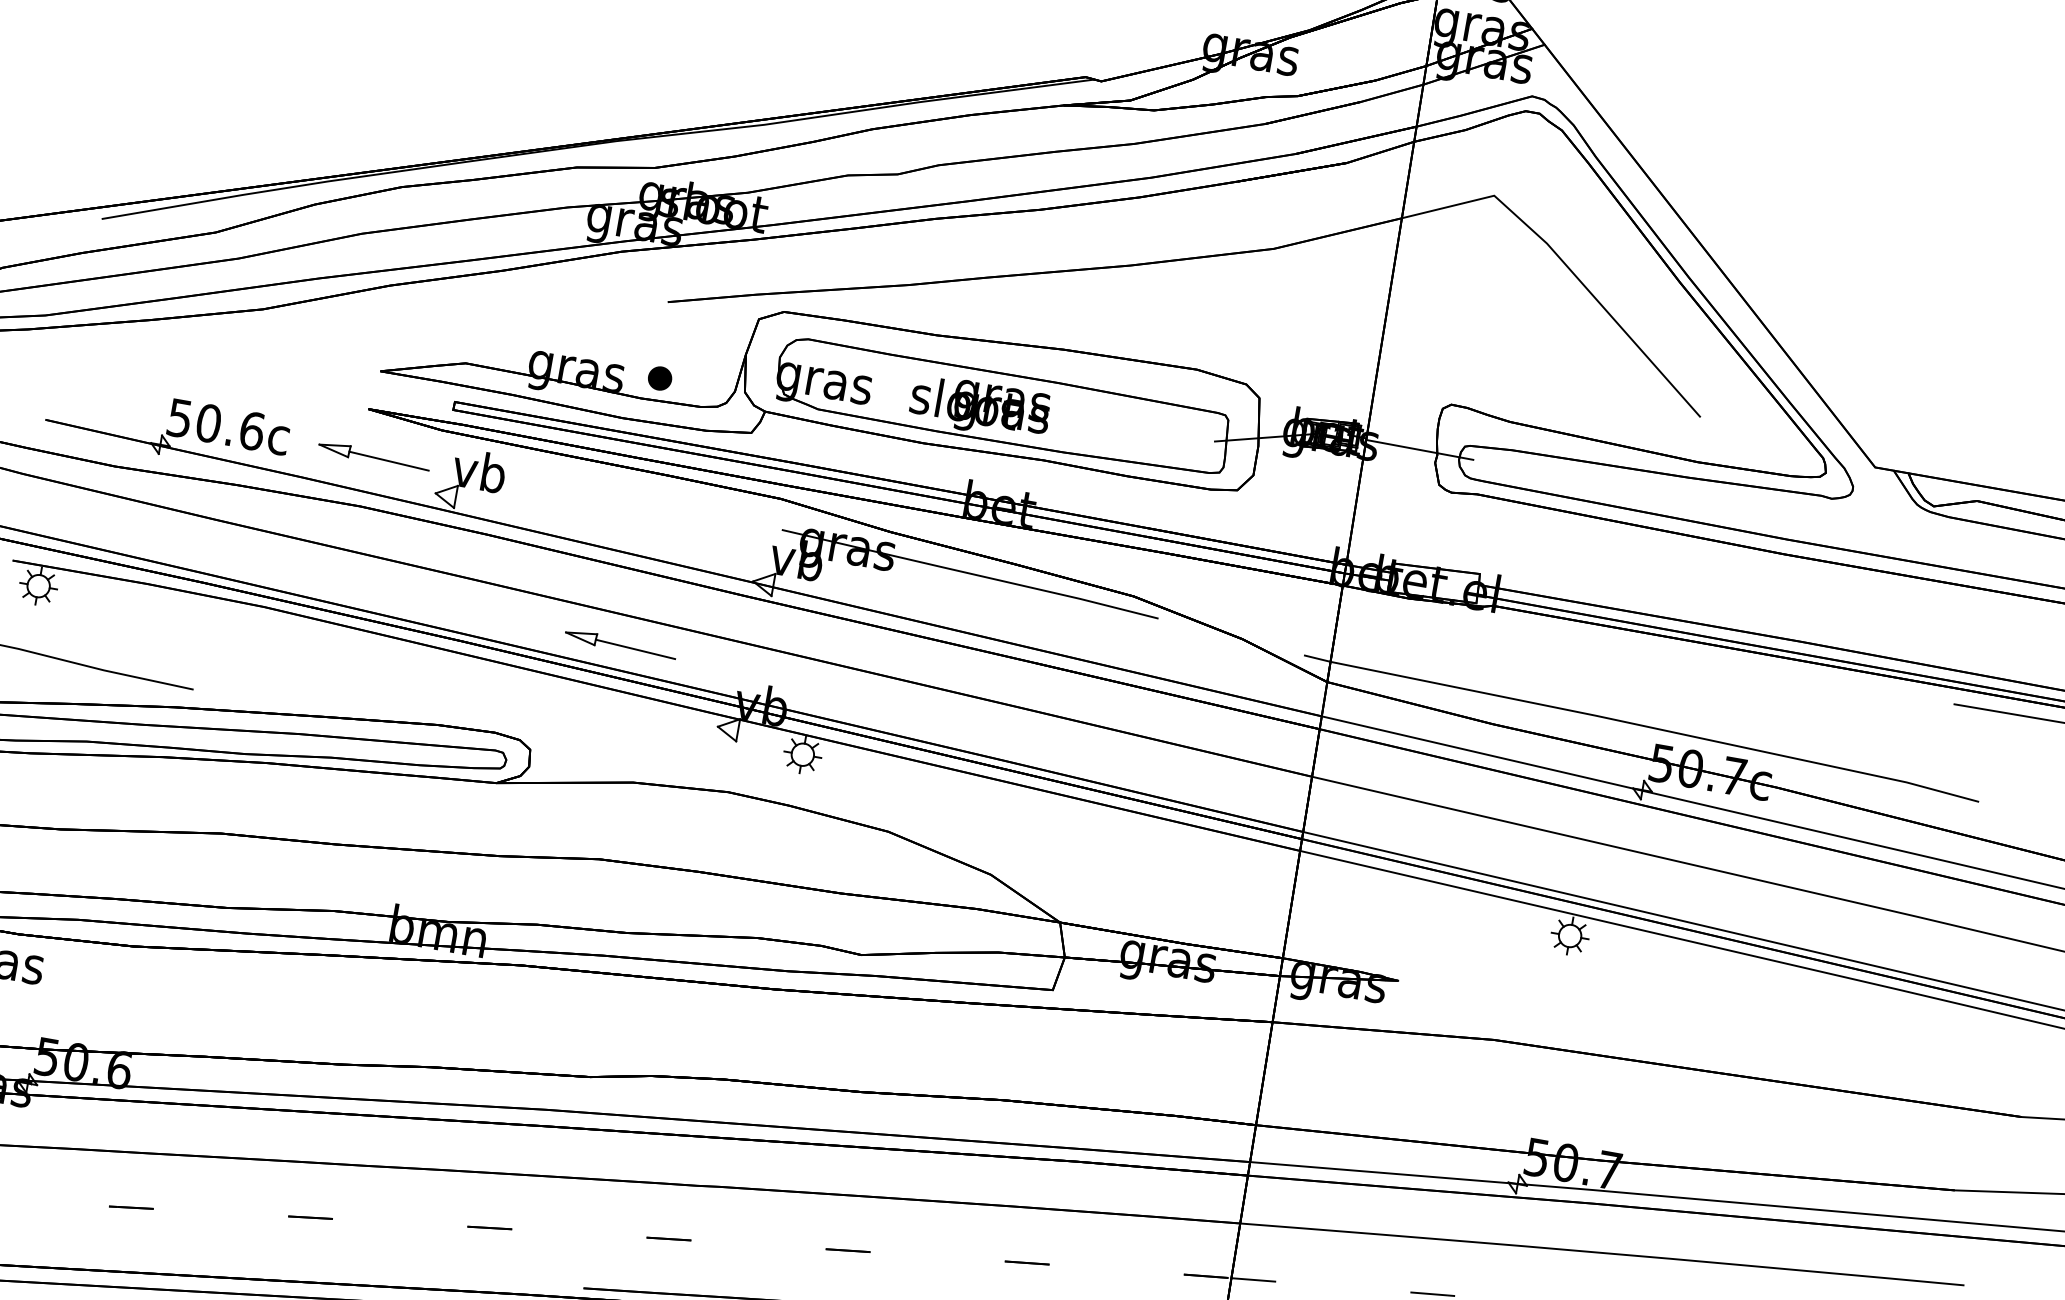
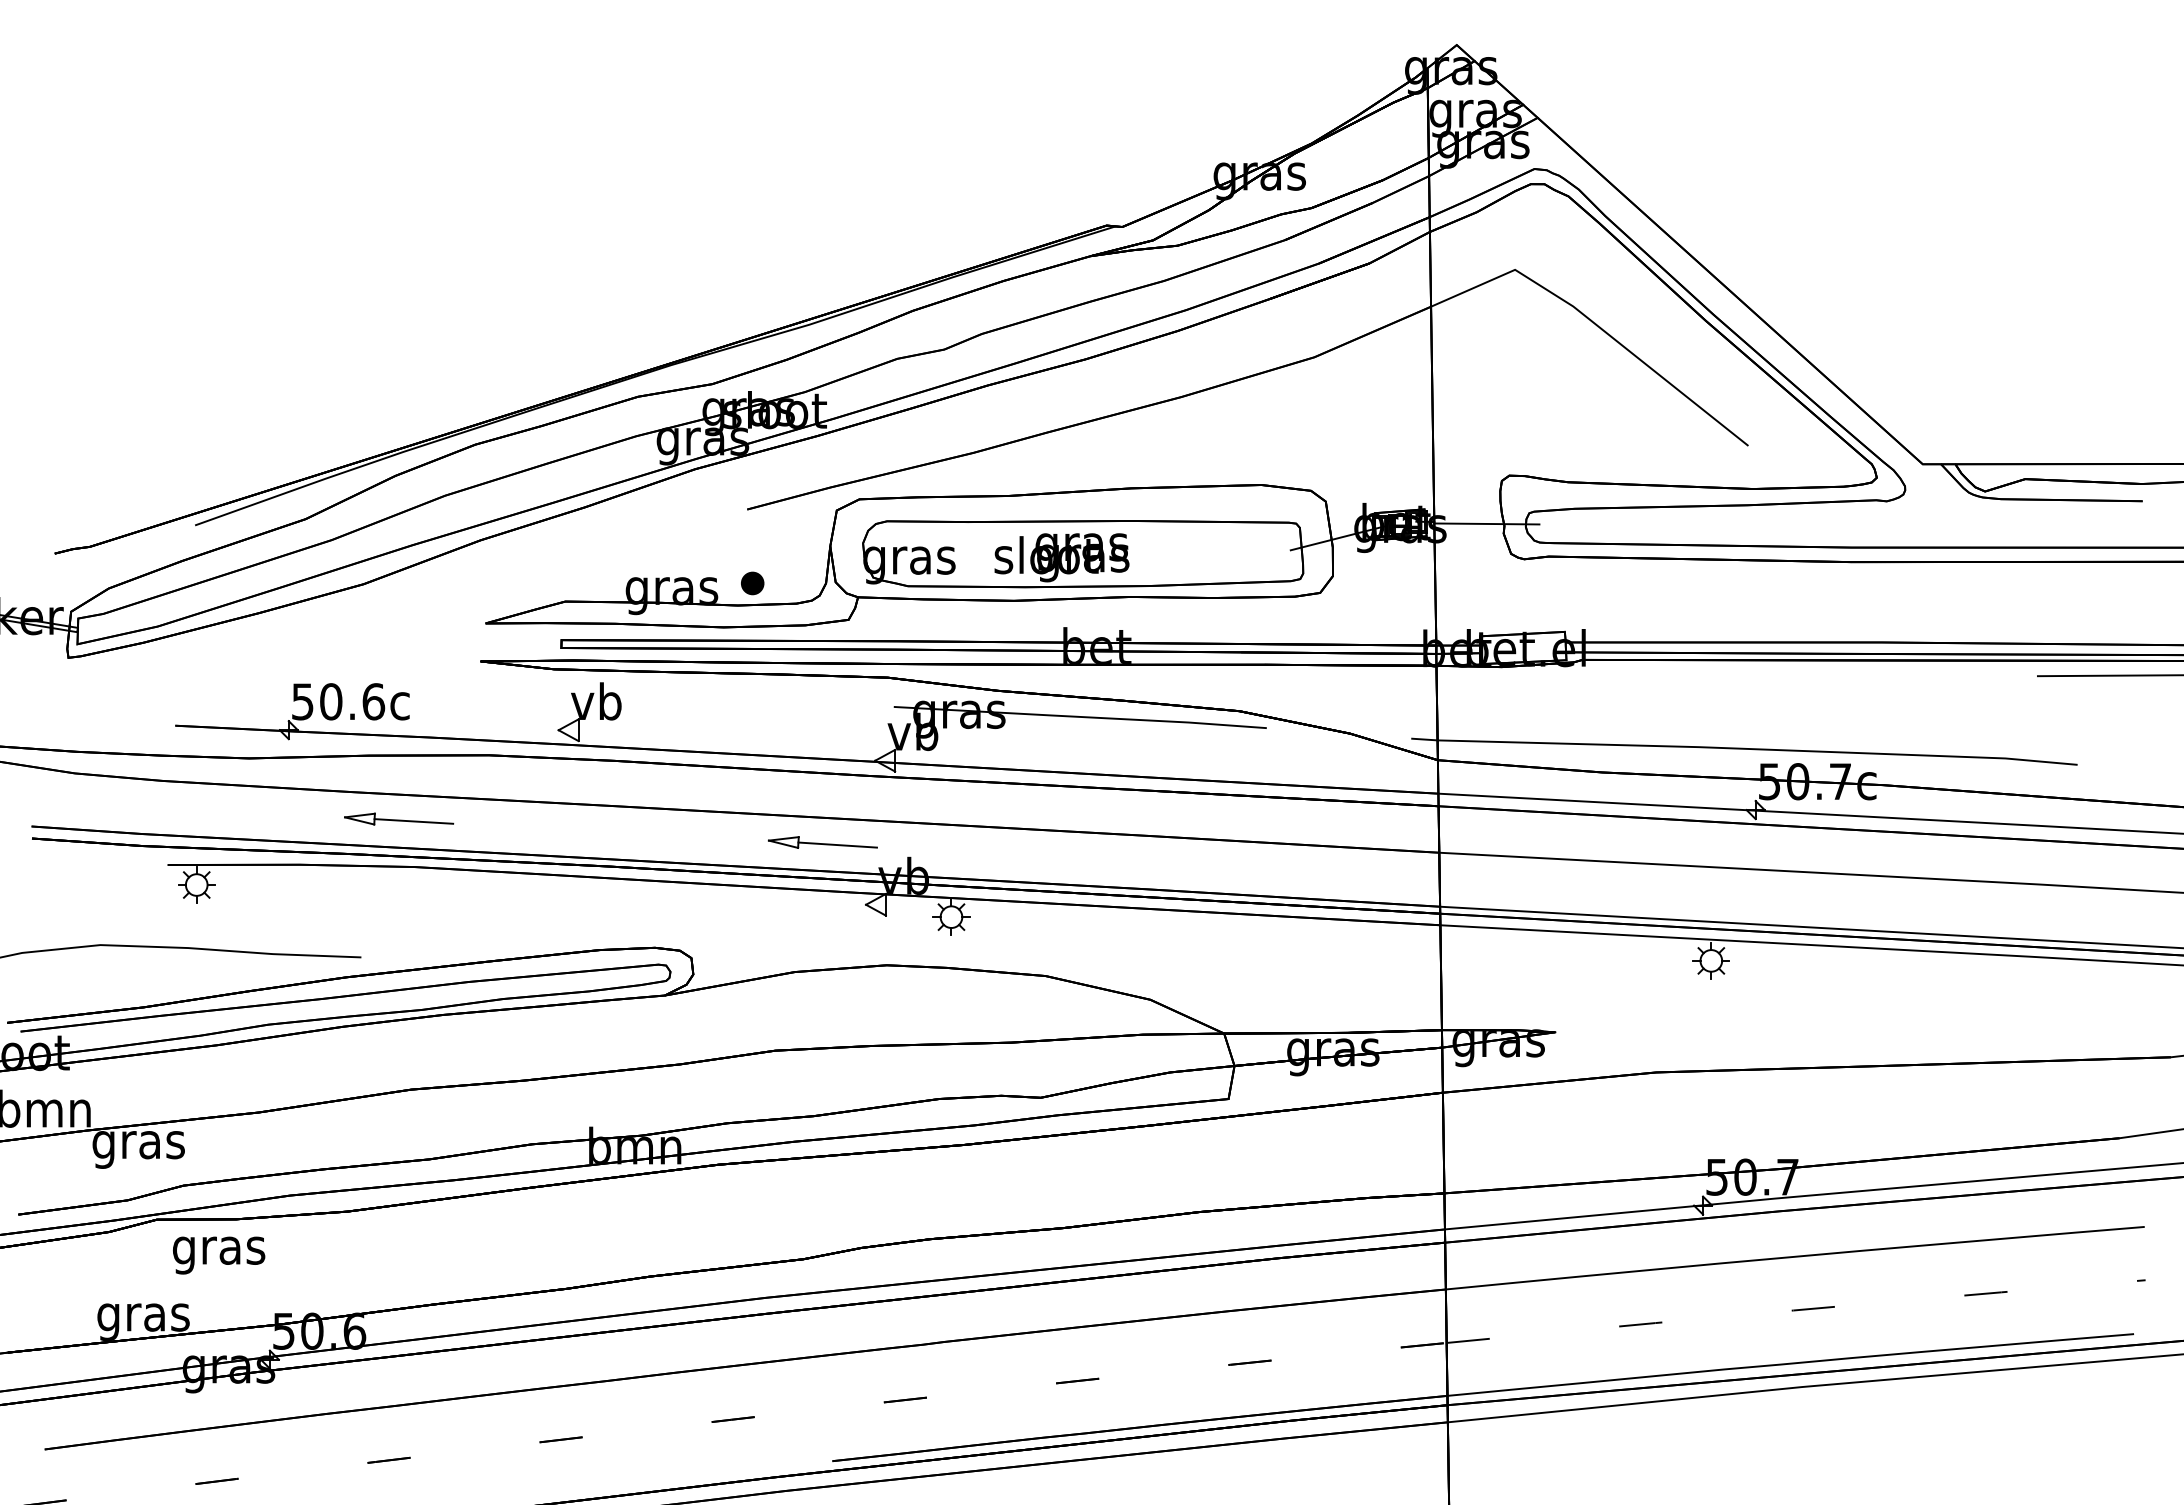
part: (374, 455) -> (399, 818), moved
part: (620, 644) -> (822, 842), moved

